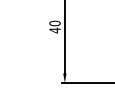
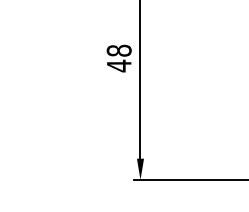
text: (54, 23) -> (118, 50), 40 -> 48

